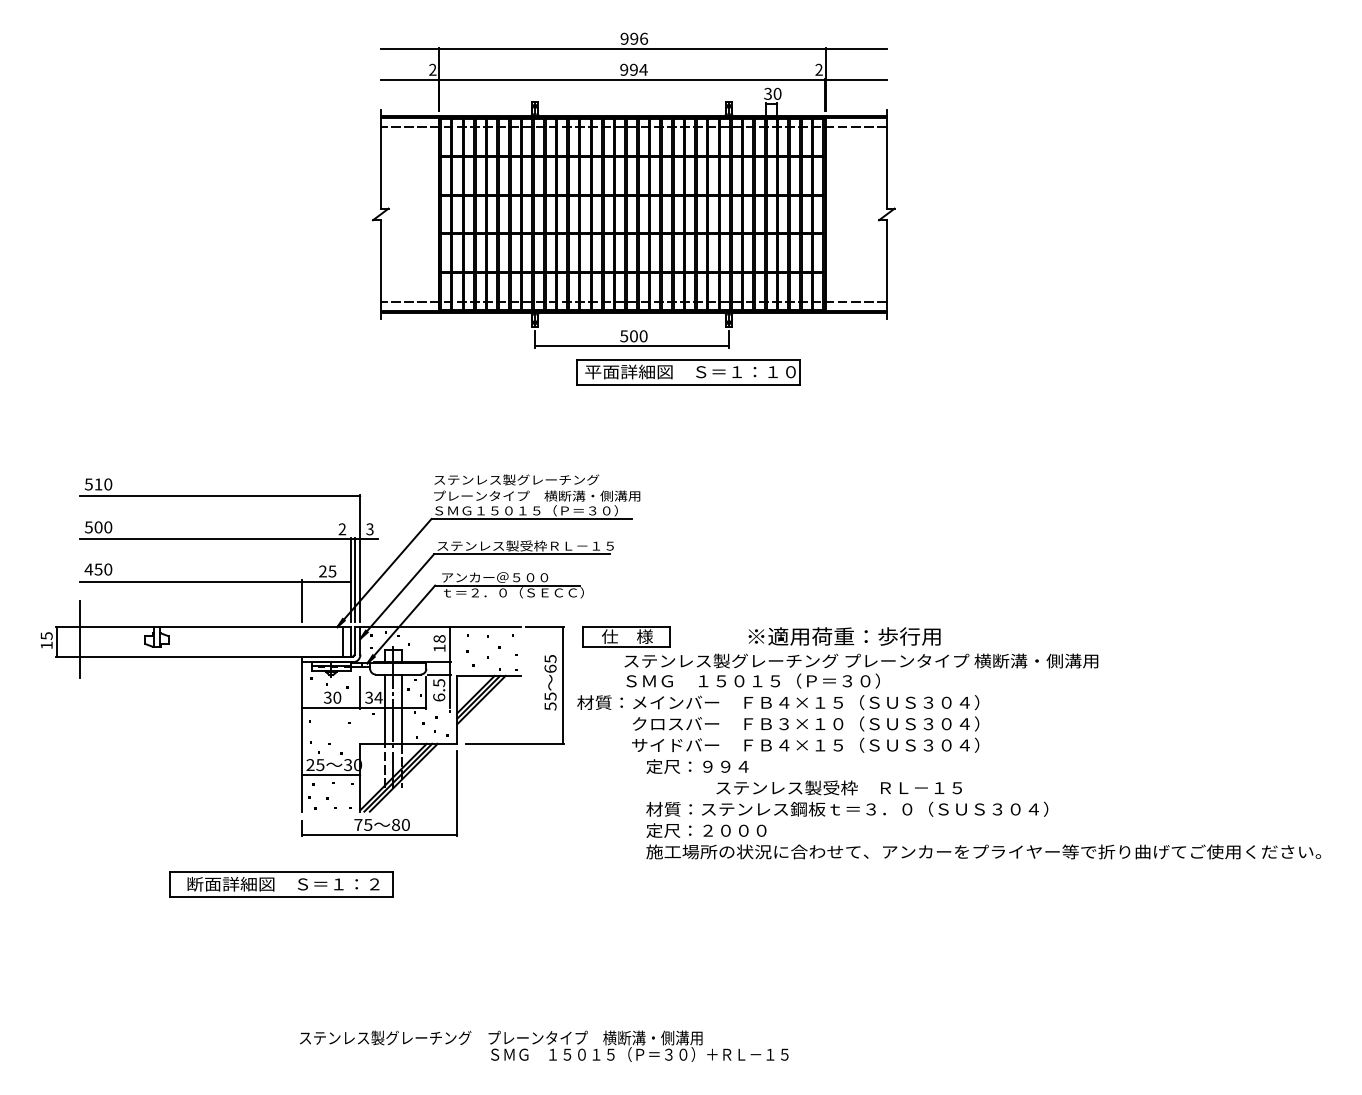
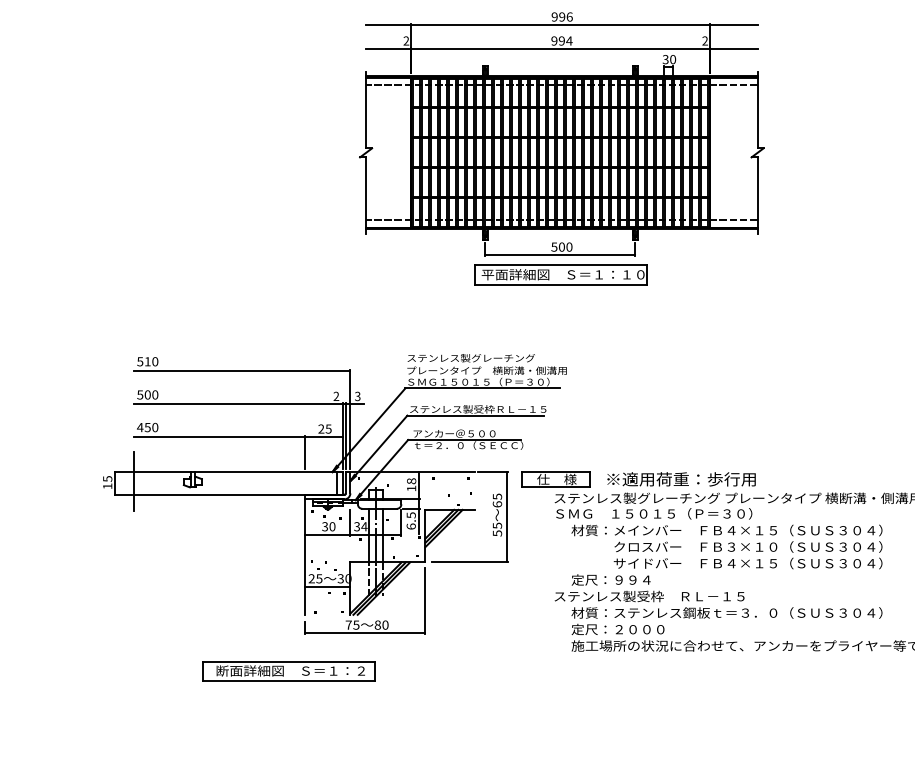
part: (688, 372) -> (561, 275), moved
text: (844, 636) -> (681, 479), moved
text: (778, 723) -> (727, 546), moved
text: (838, 787) -> (649, 596), moved

